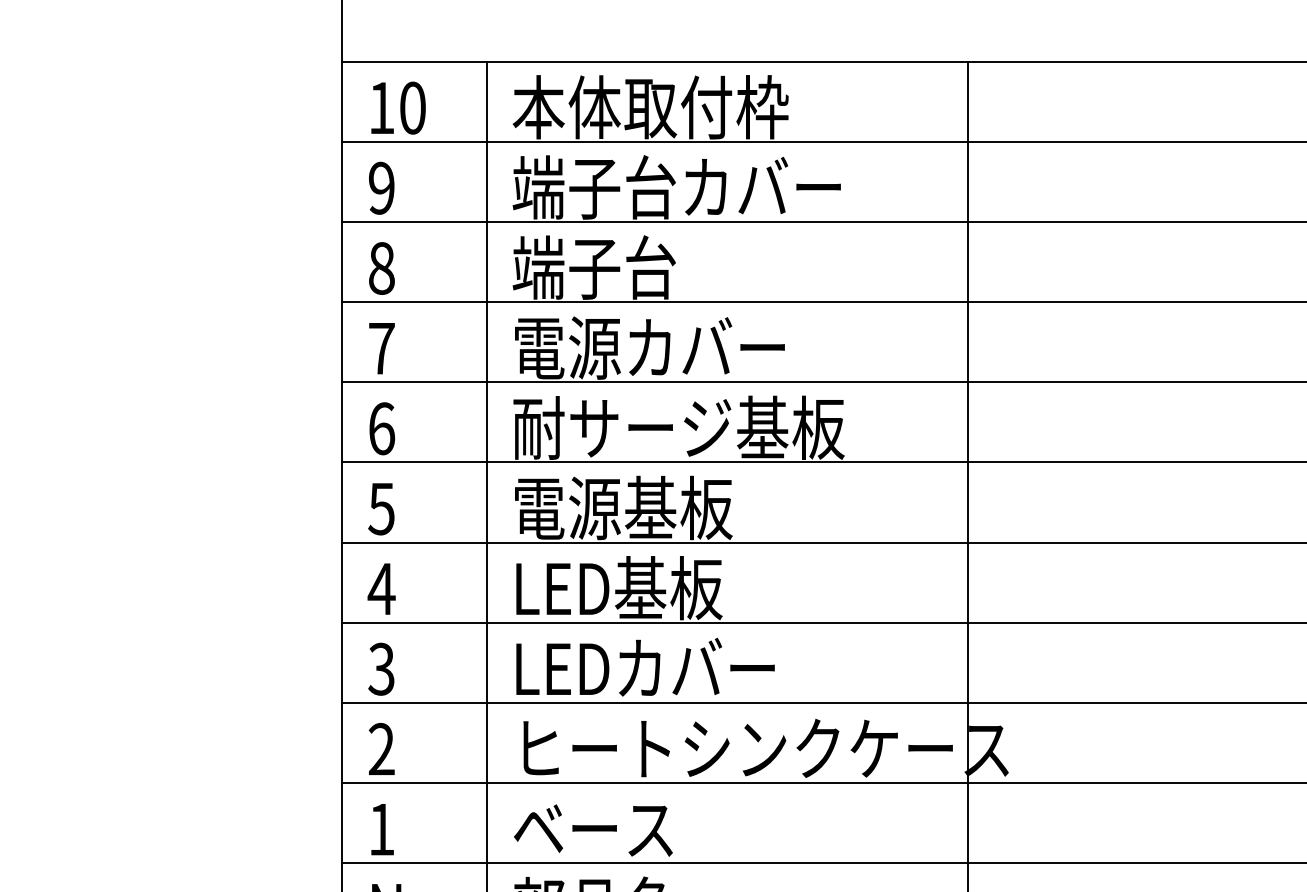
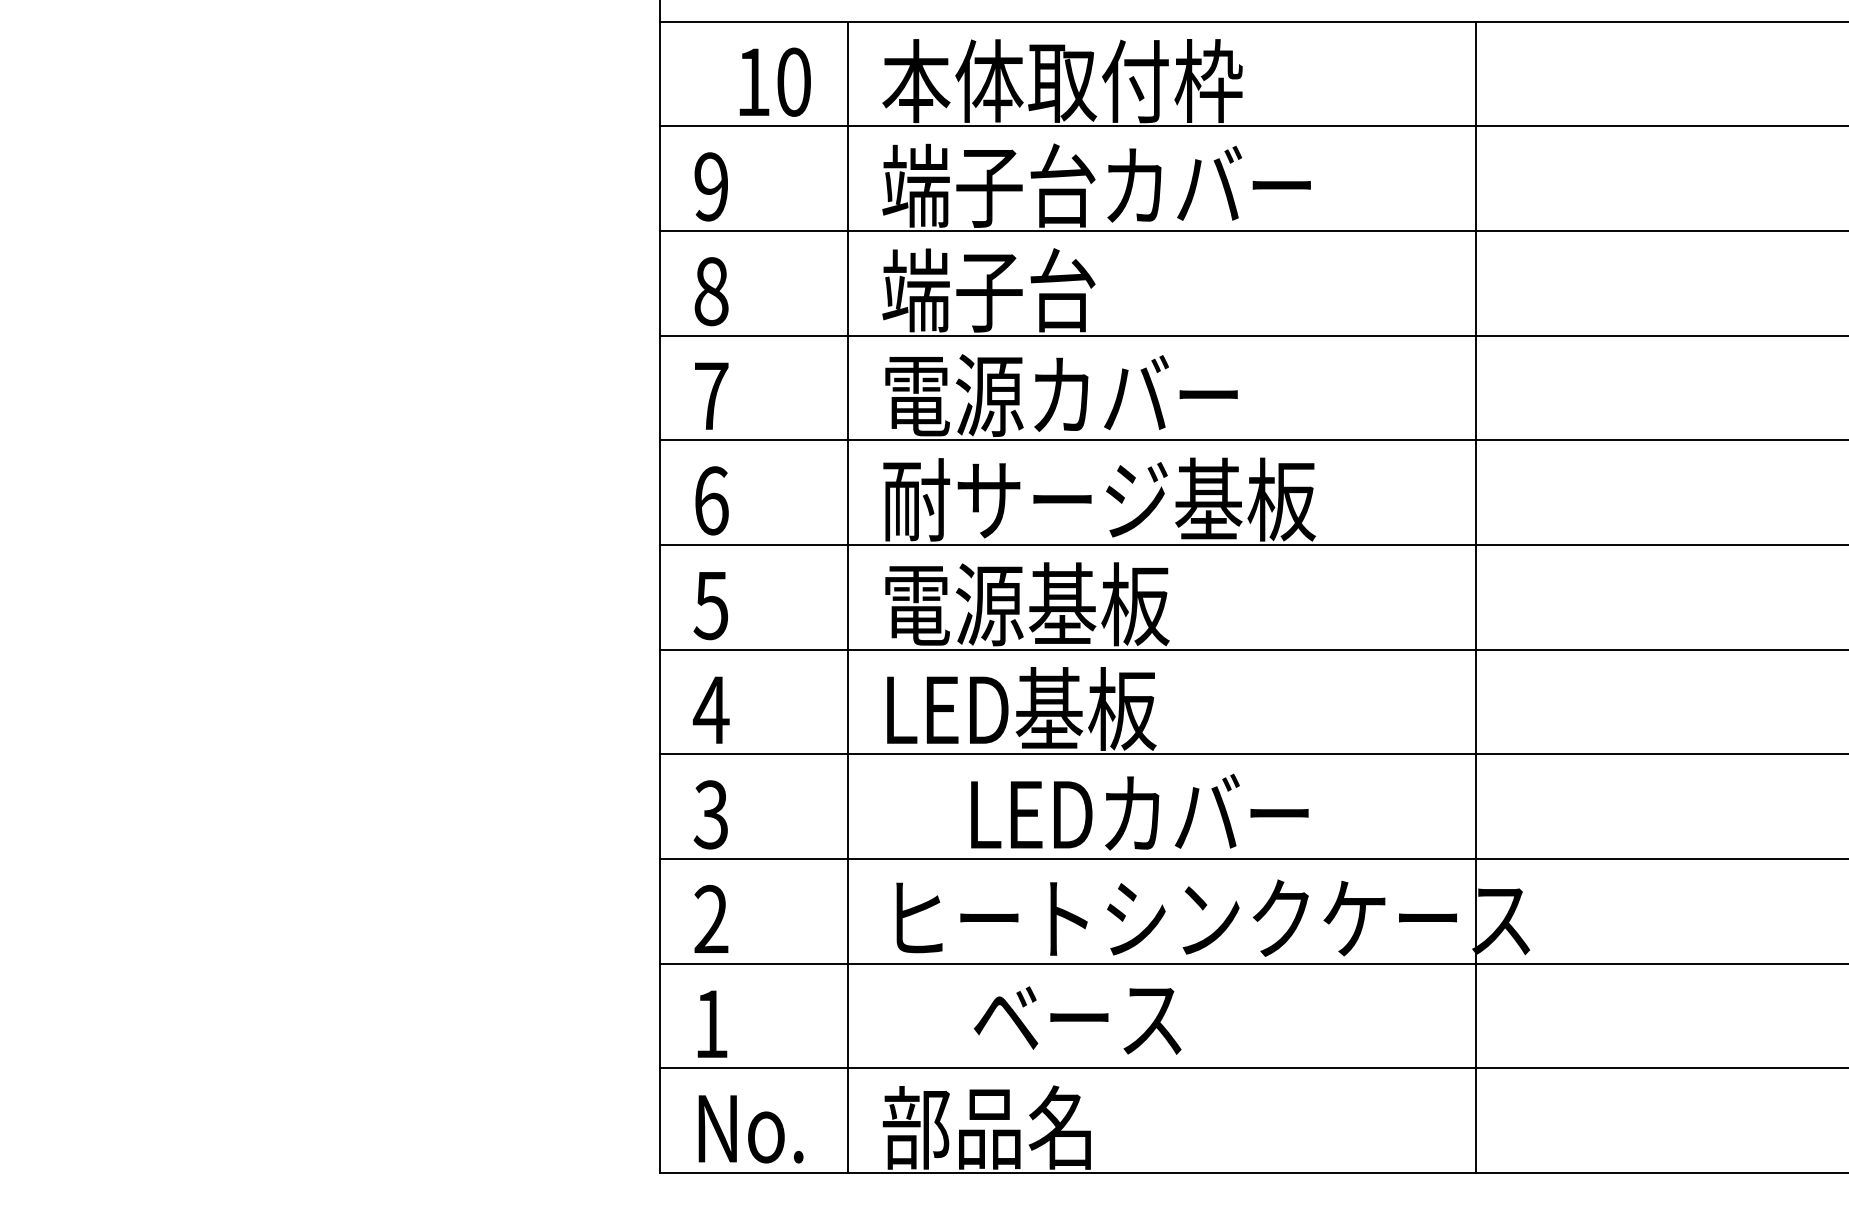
text: (397, 107) -> (774, 81), moved
text: (645, 666) -> (1139, 811), moved
text: (593, 830) -> (1077, 1020), moved

